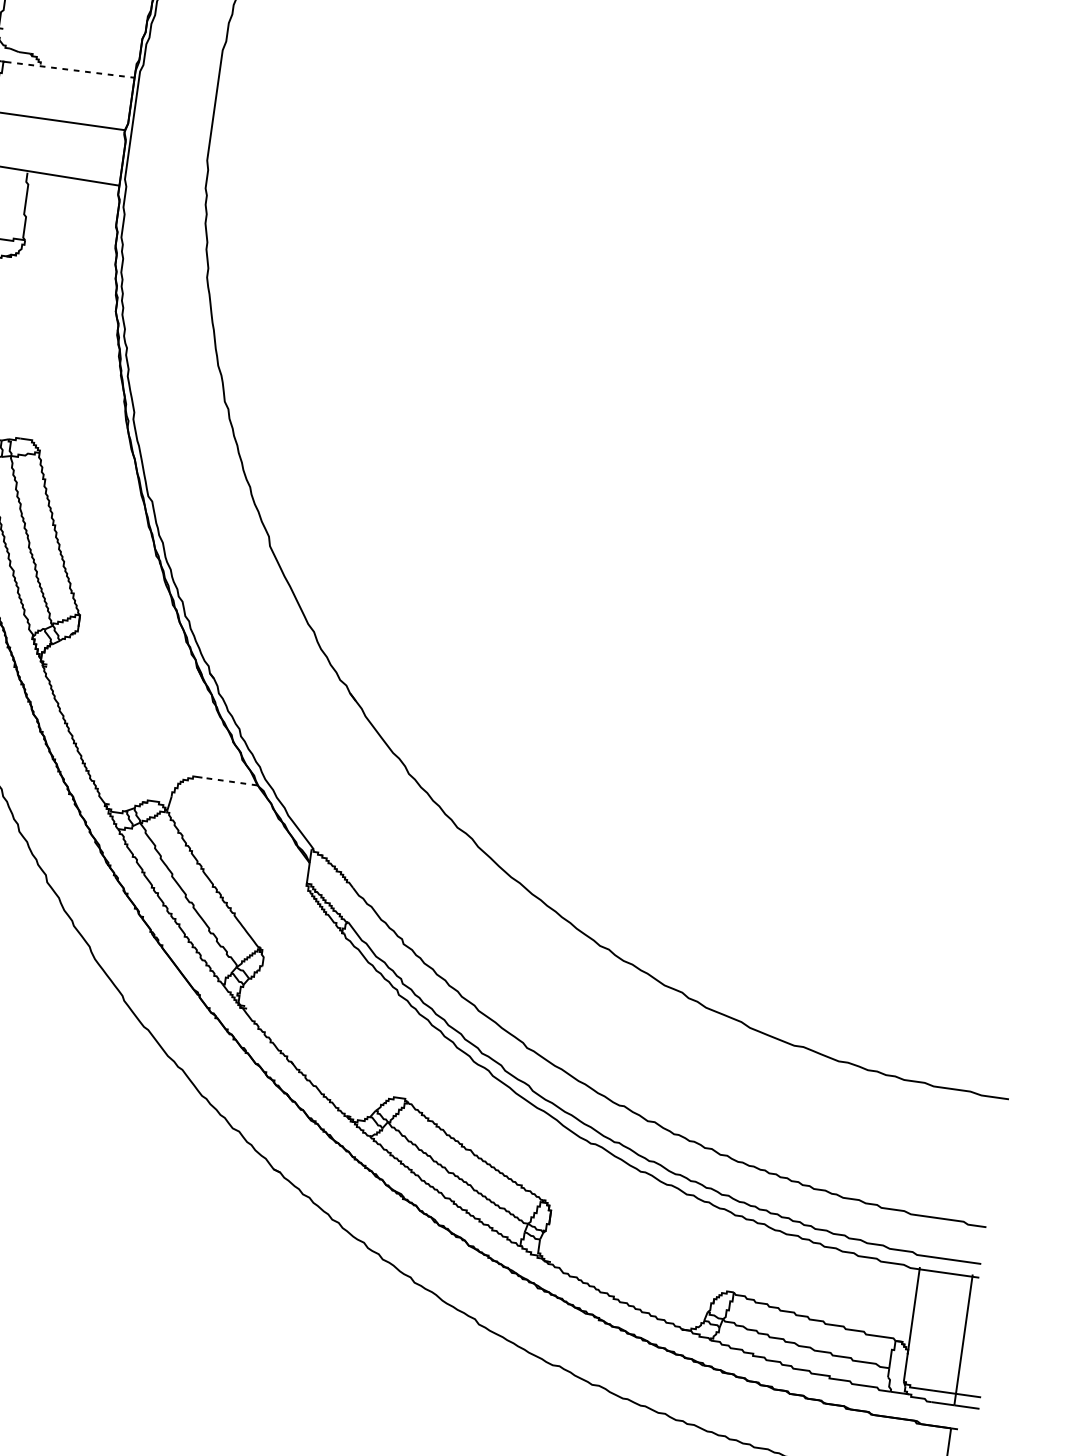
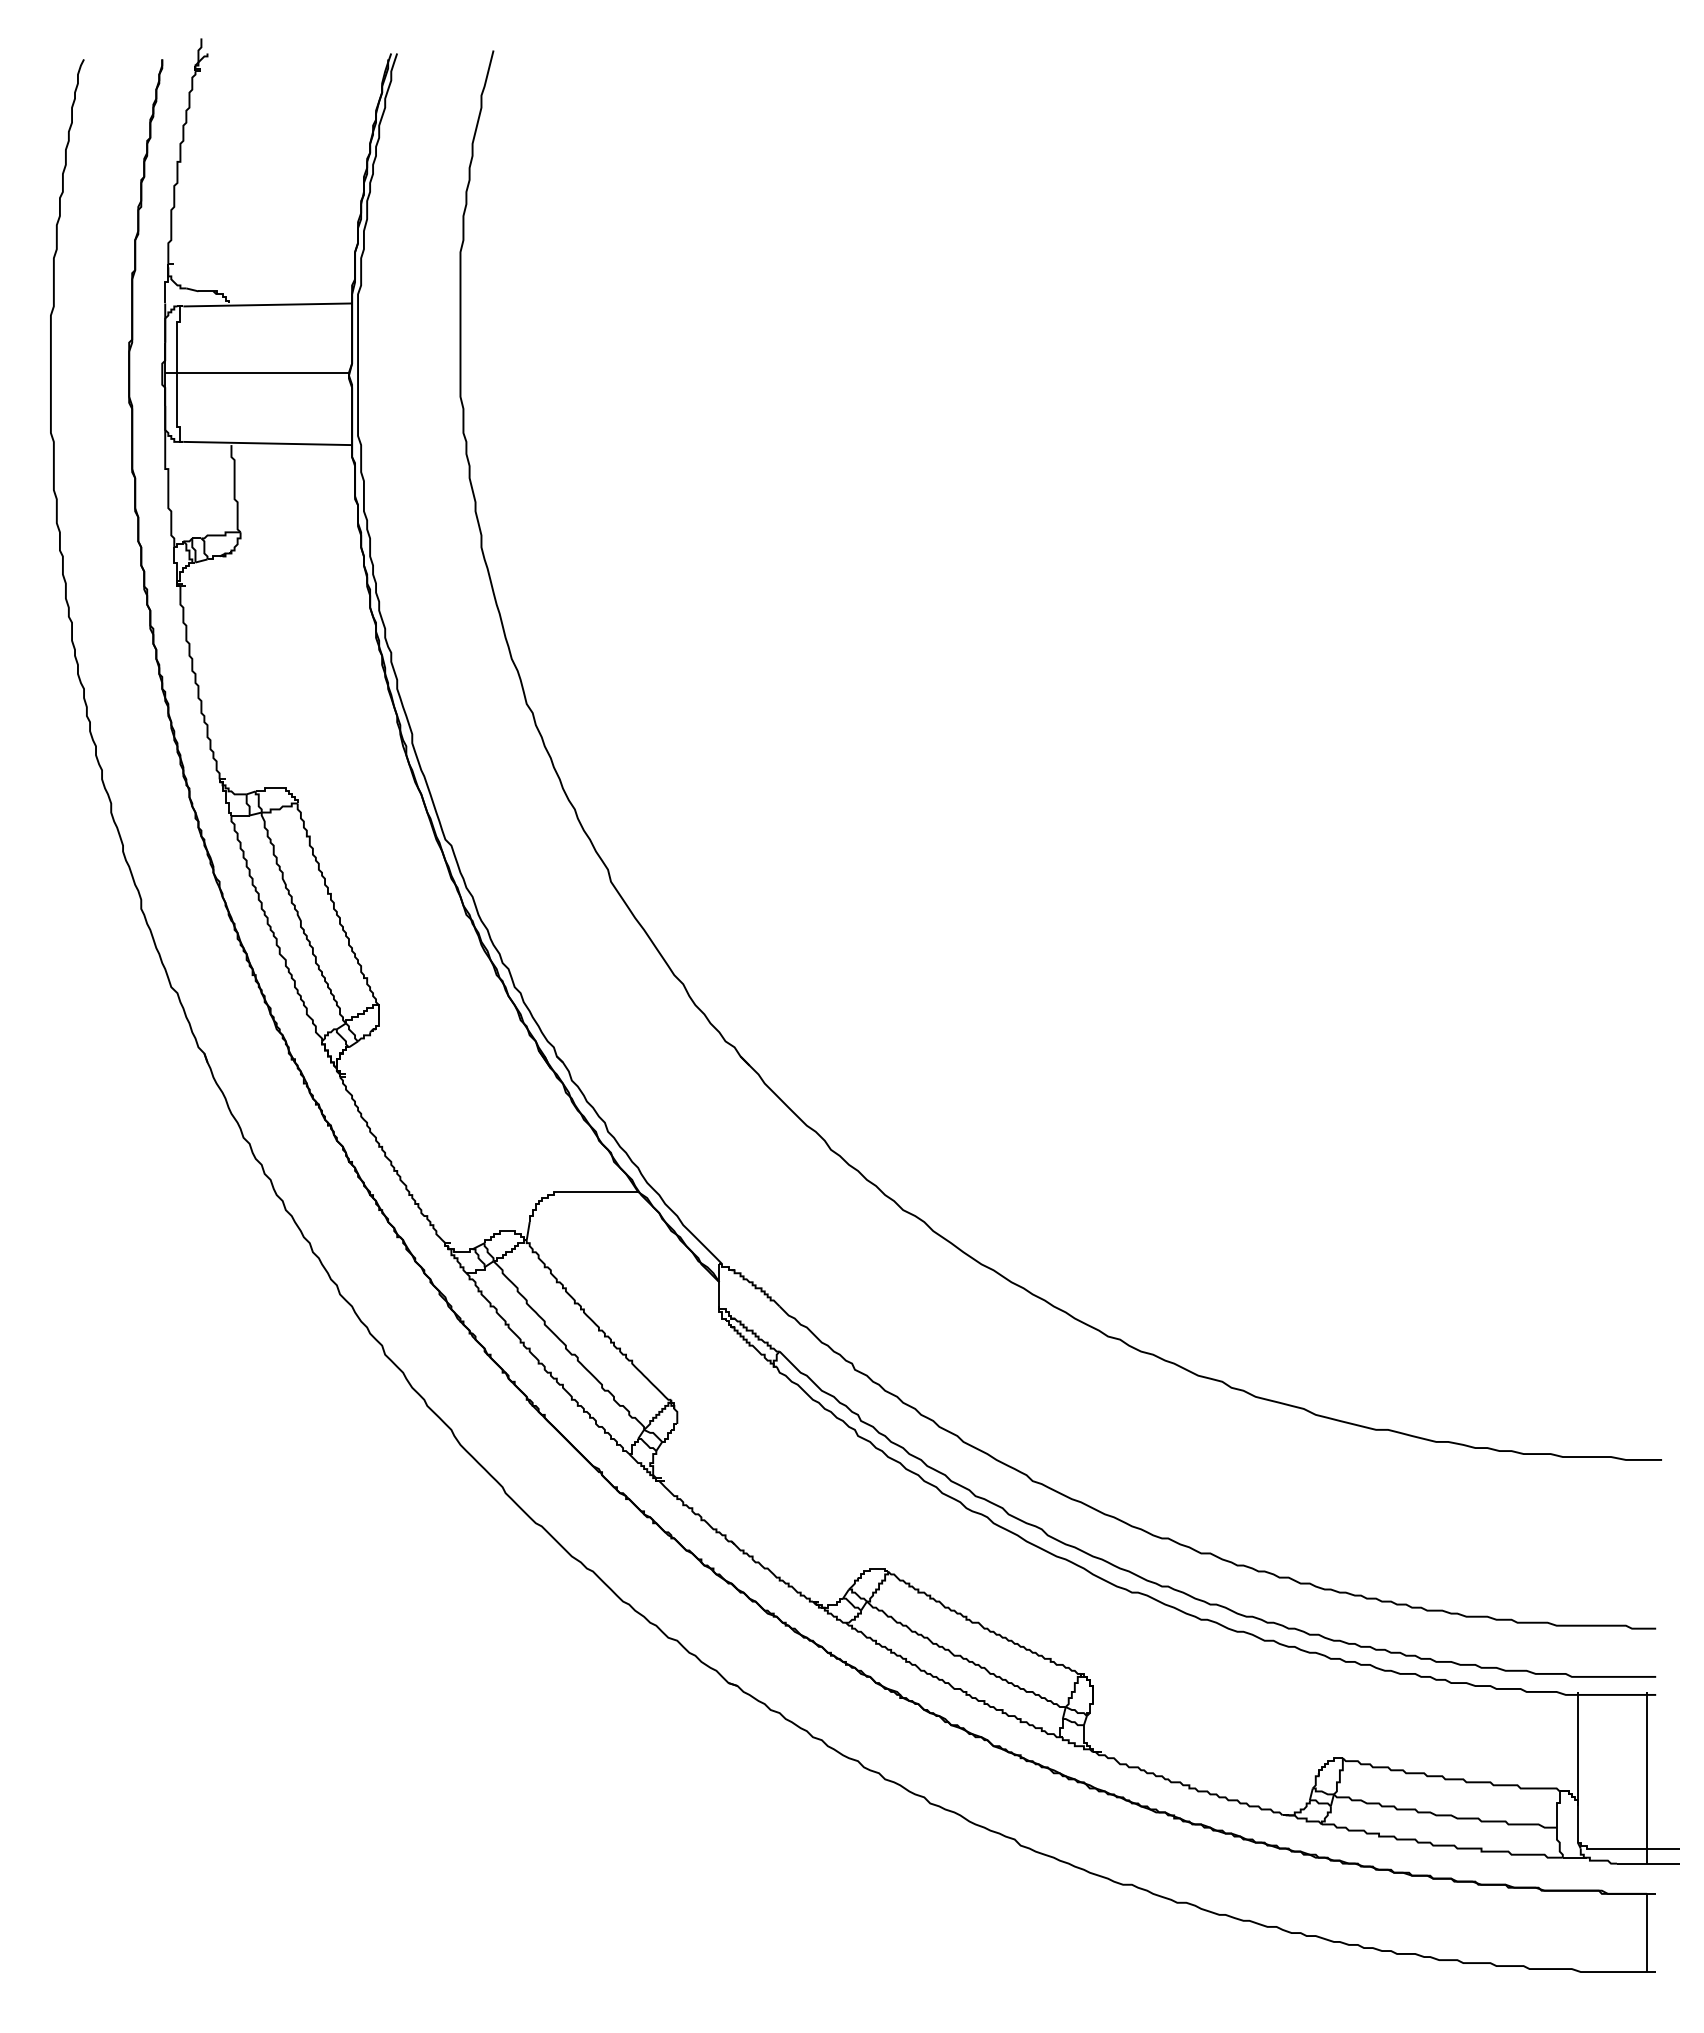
line: (70, 69) -> (268, 304), dashed -> solid
line: (229, 781) -> (601, 1191), dashed -> solid

